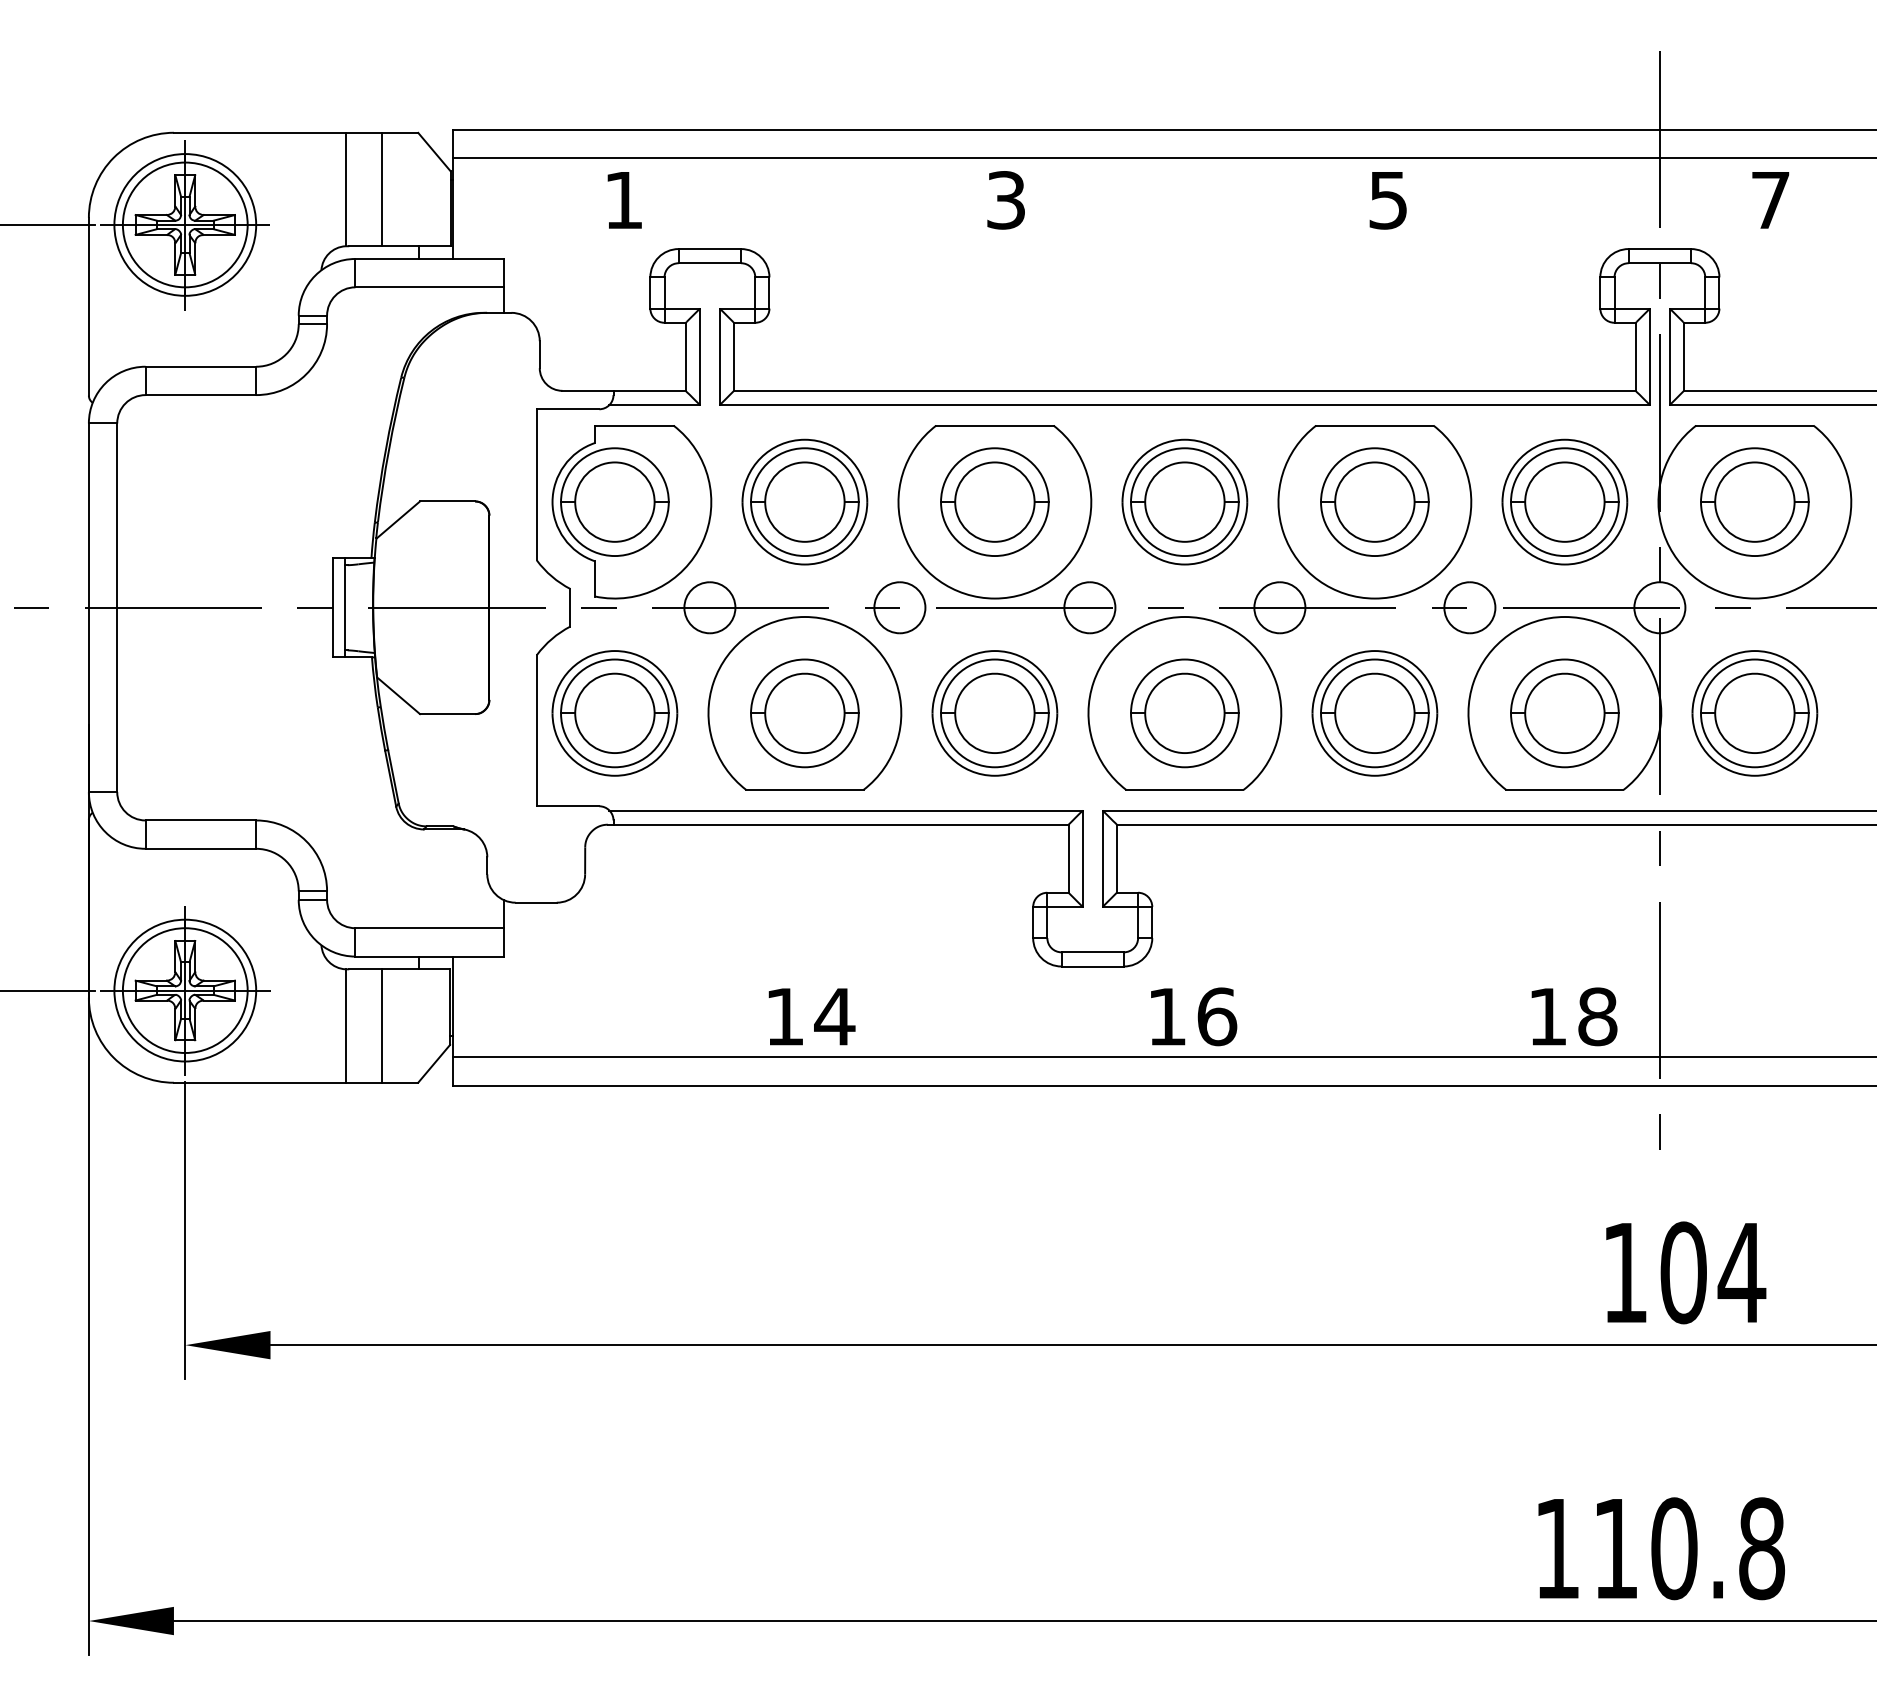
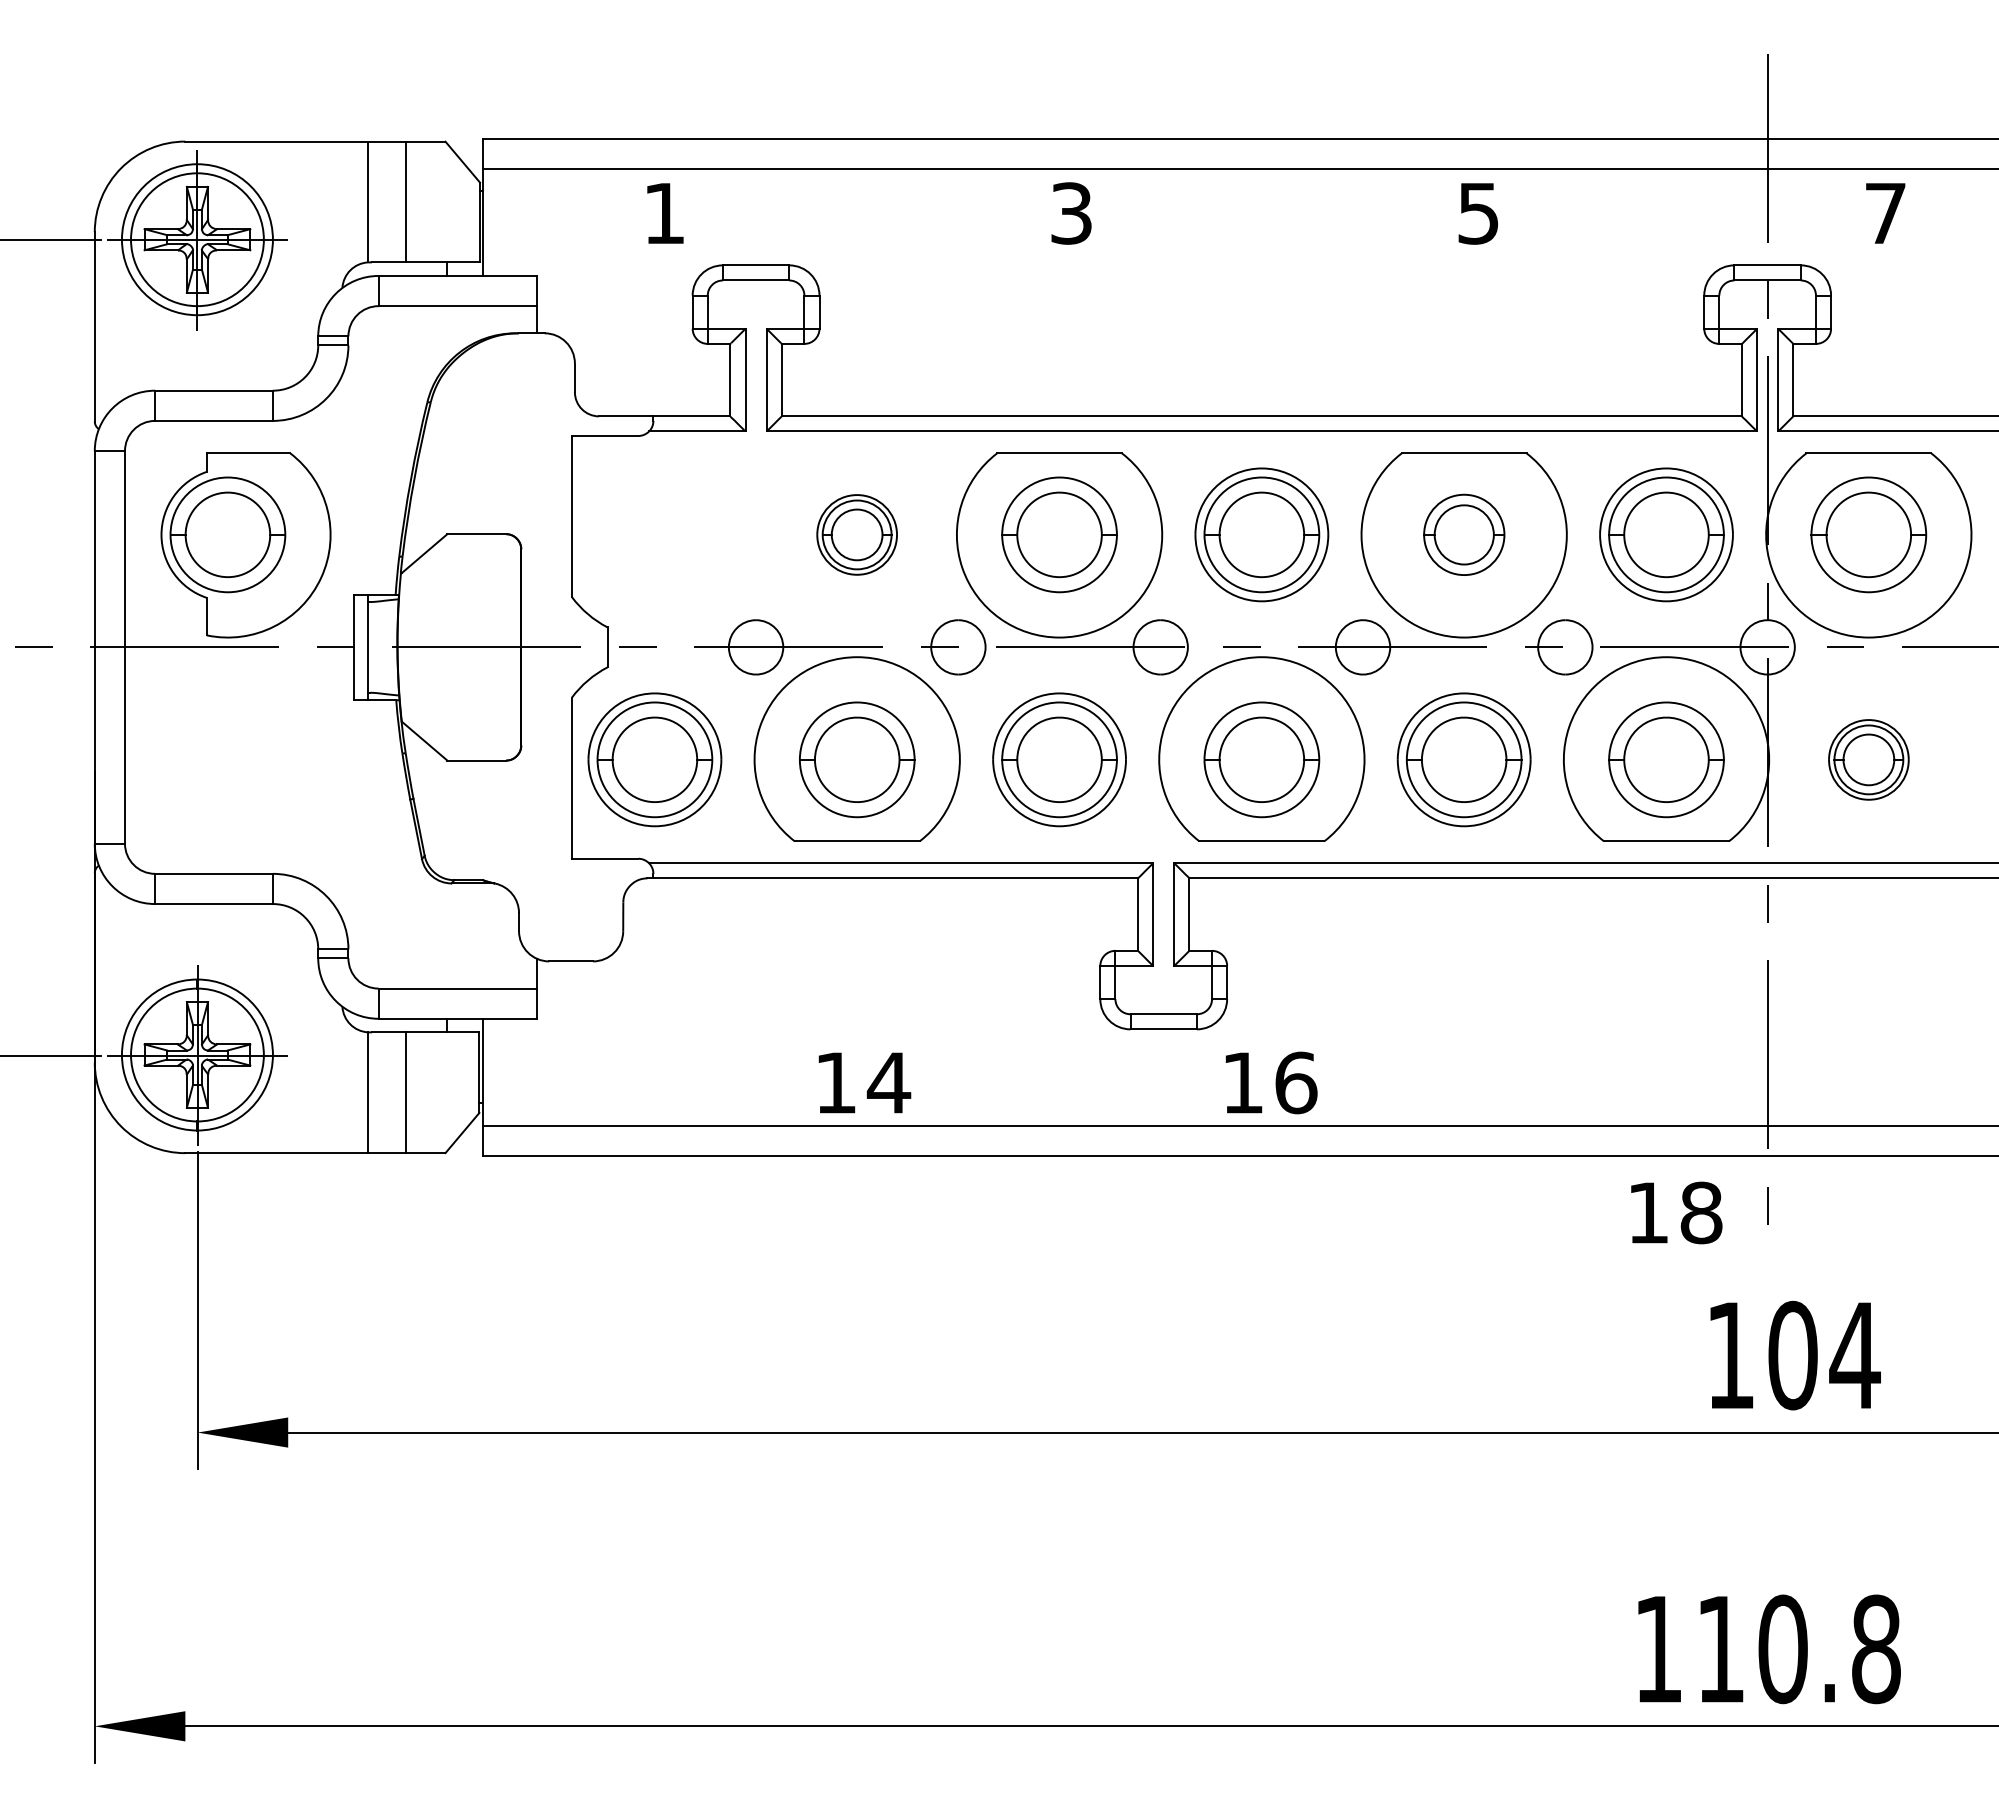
part: (804, 501) -> (856, 534), size x0.6
part: (1375, 501) -> (1464, 534), size x0.7
part: (631, 512) -> (245, 545), moved
part: (1754, 713) -> (1868, 759), size x0.6
text: (1574, 1016) -> (1676, 1212), moved

